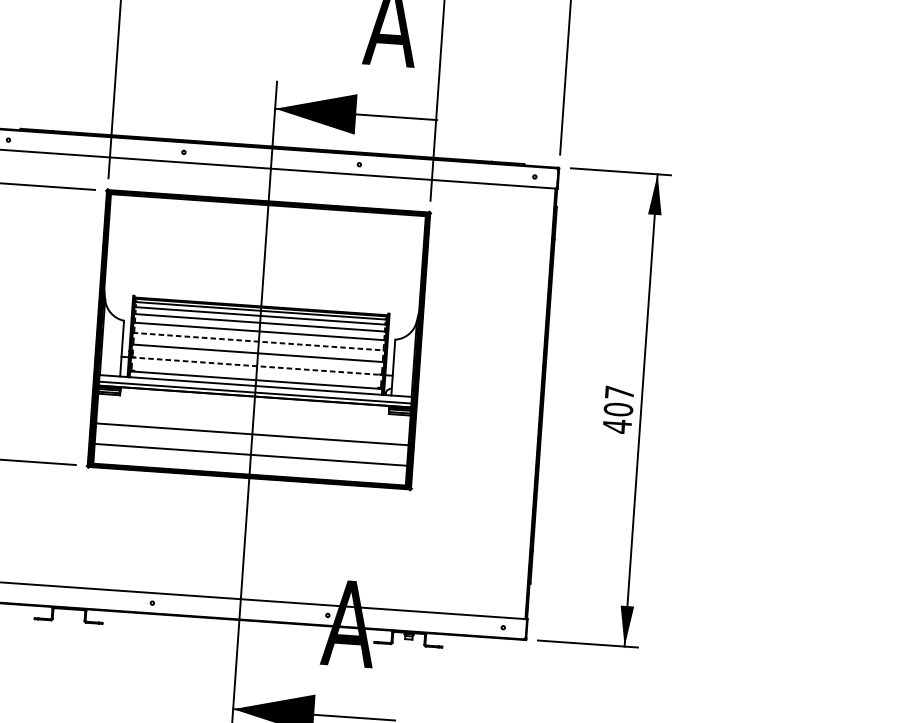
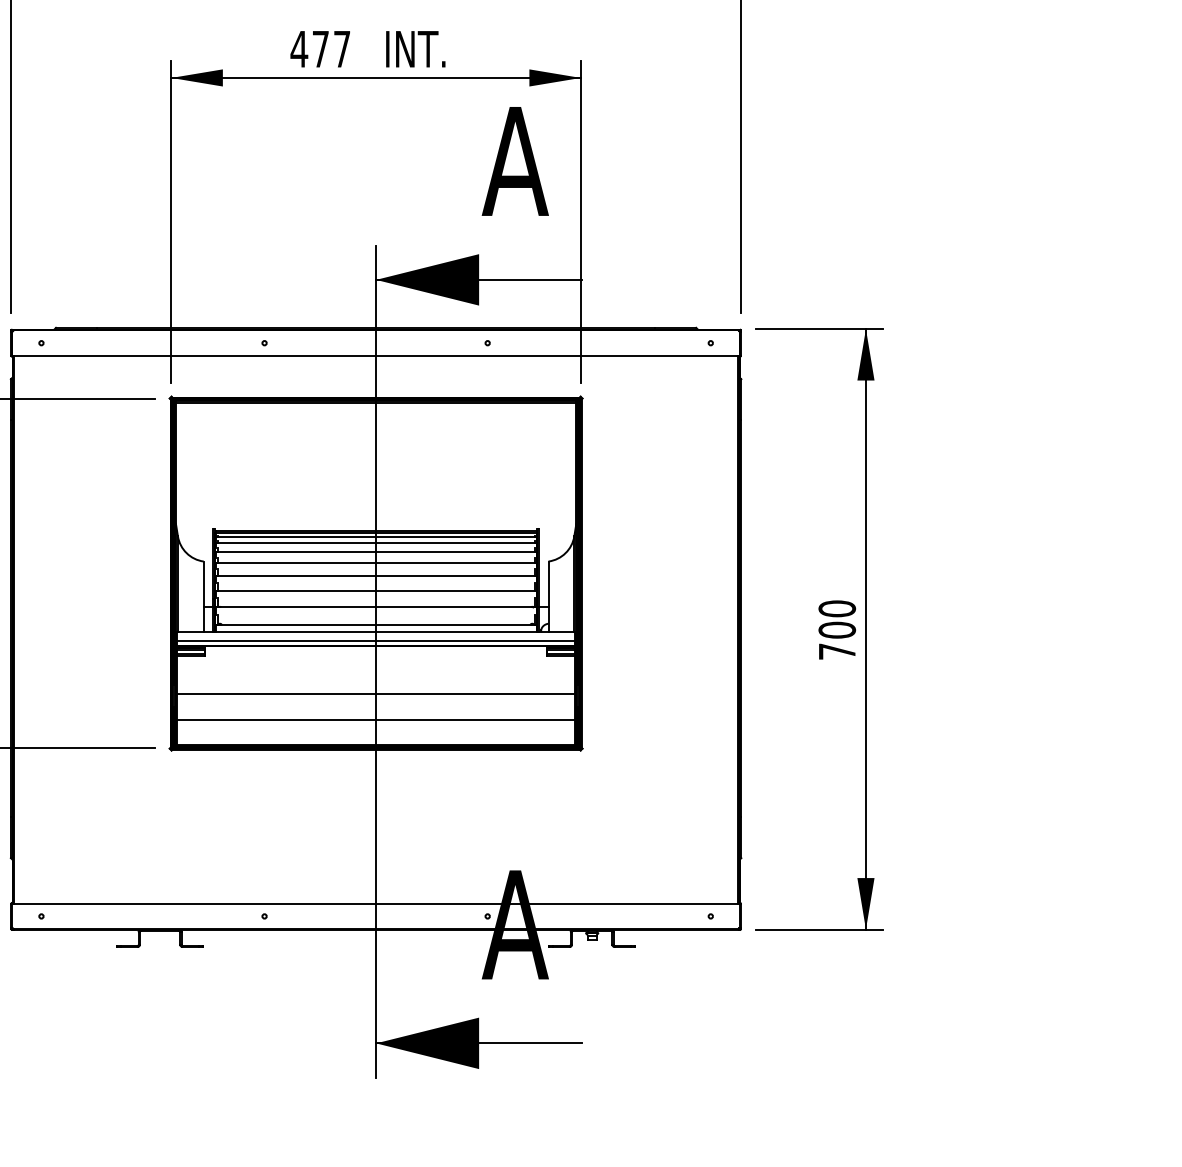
line: (259, 342) -> (376, 576), dashed -> solid
line: (257, 366) -> (376, 607), dashed -> solid
text: (618, 409) -> (837, 630), 407 -> 700

